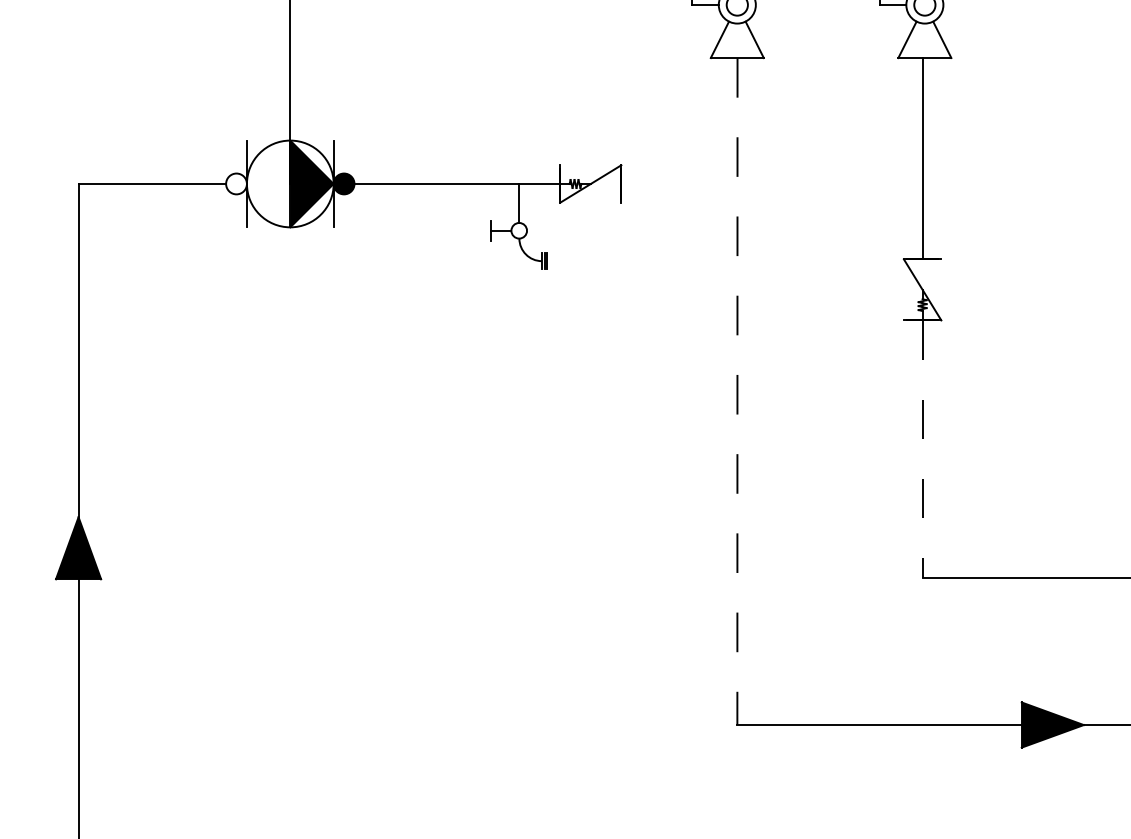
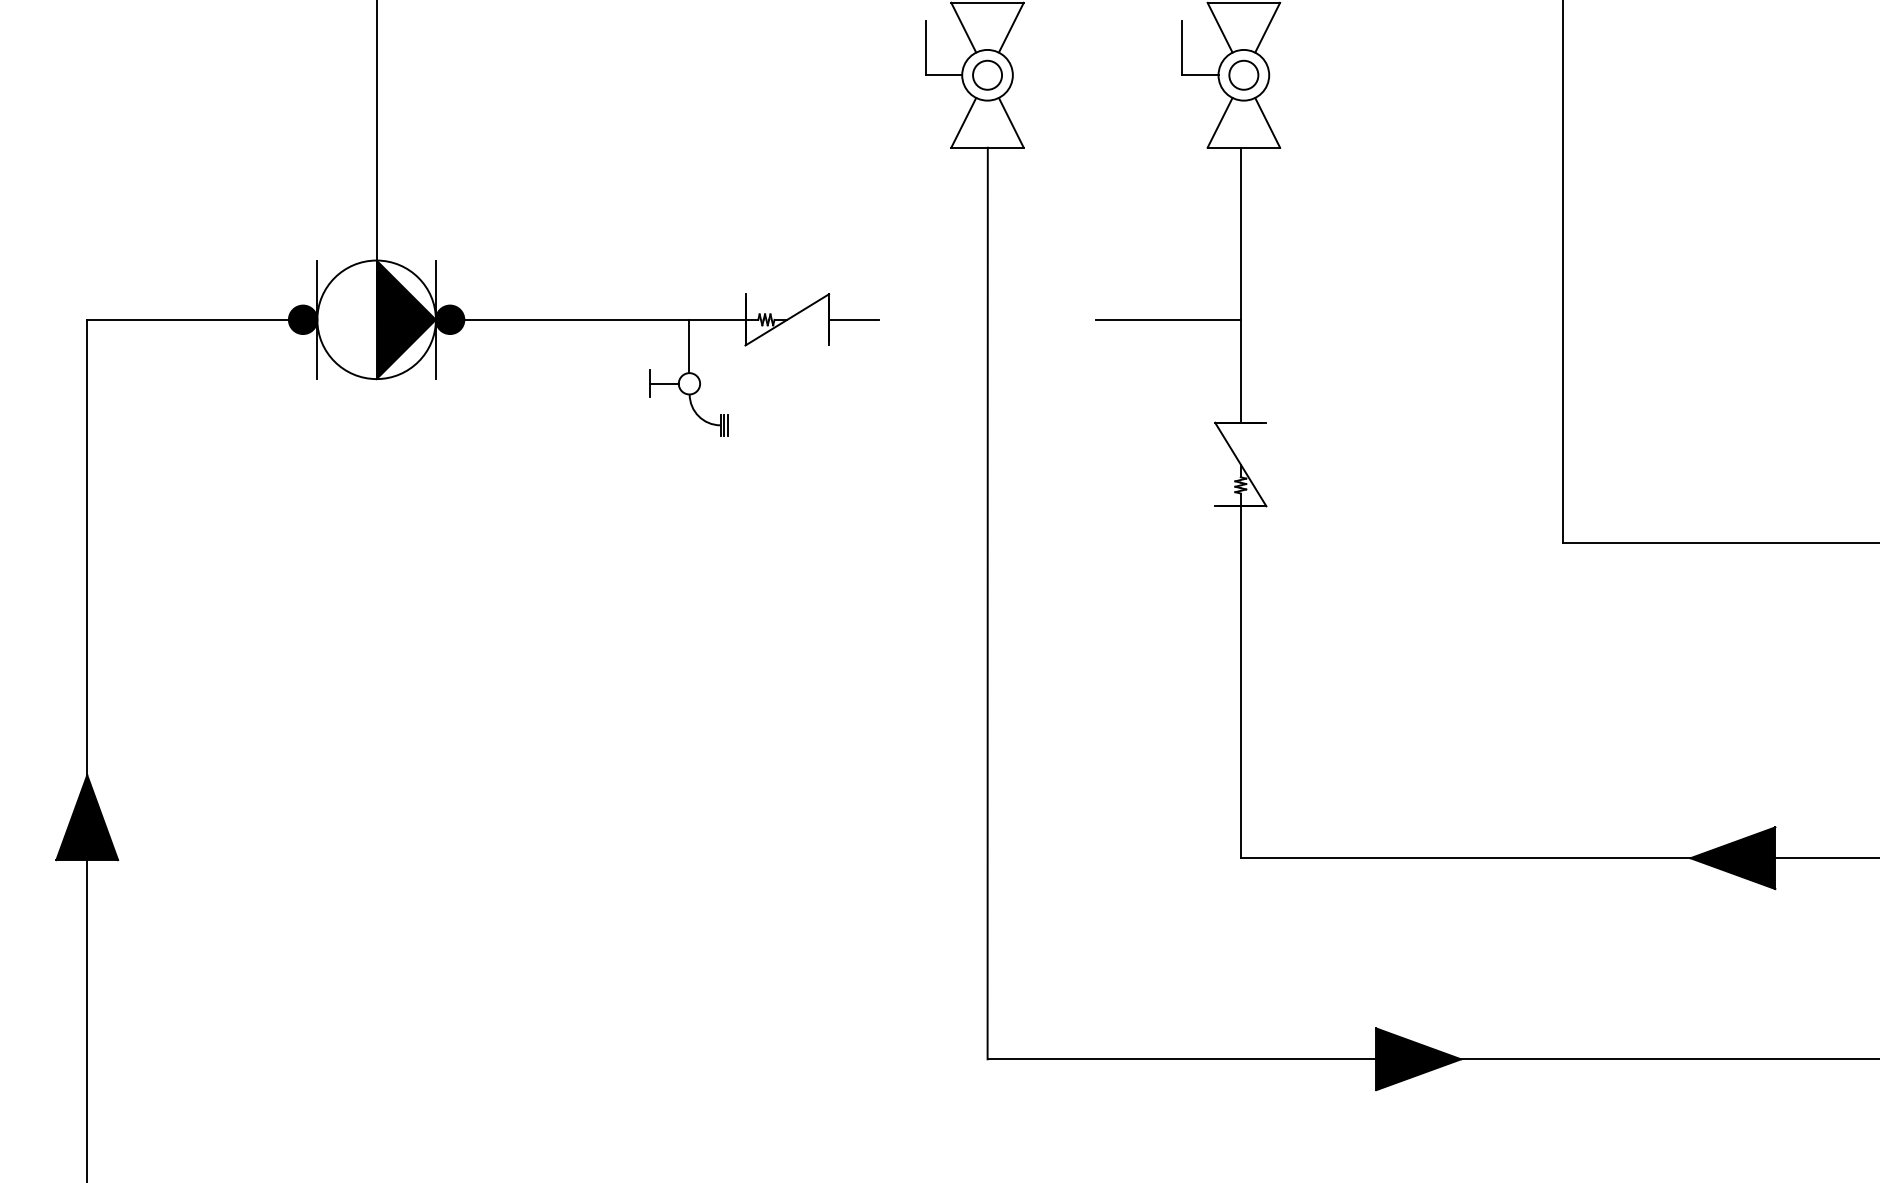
fill: (236, 183) -> (302, 319), added
line: (639, 183) -> (854, 319), added
line: (869, 183) -> (1167, 319), added
line: (737, 391) -> (987, 603), dashed -> solid
line: (922, 449) -> (1240, 682), dashed -> solid

